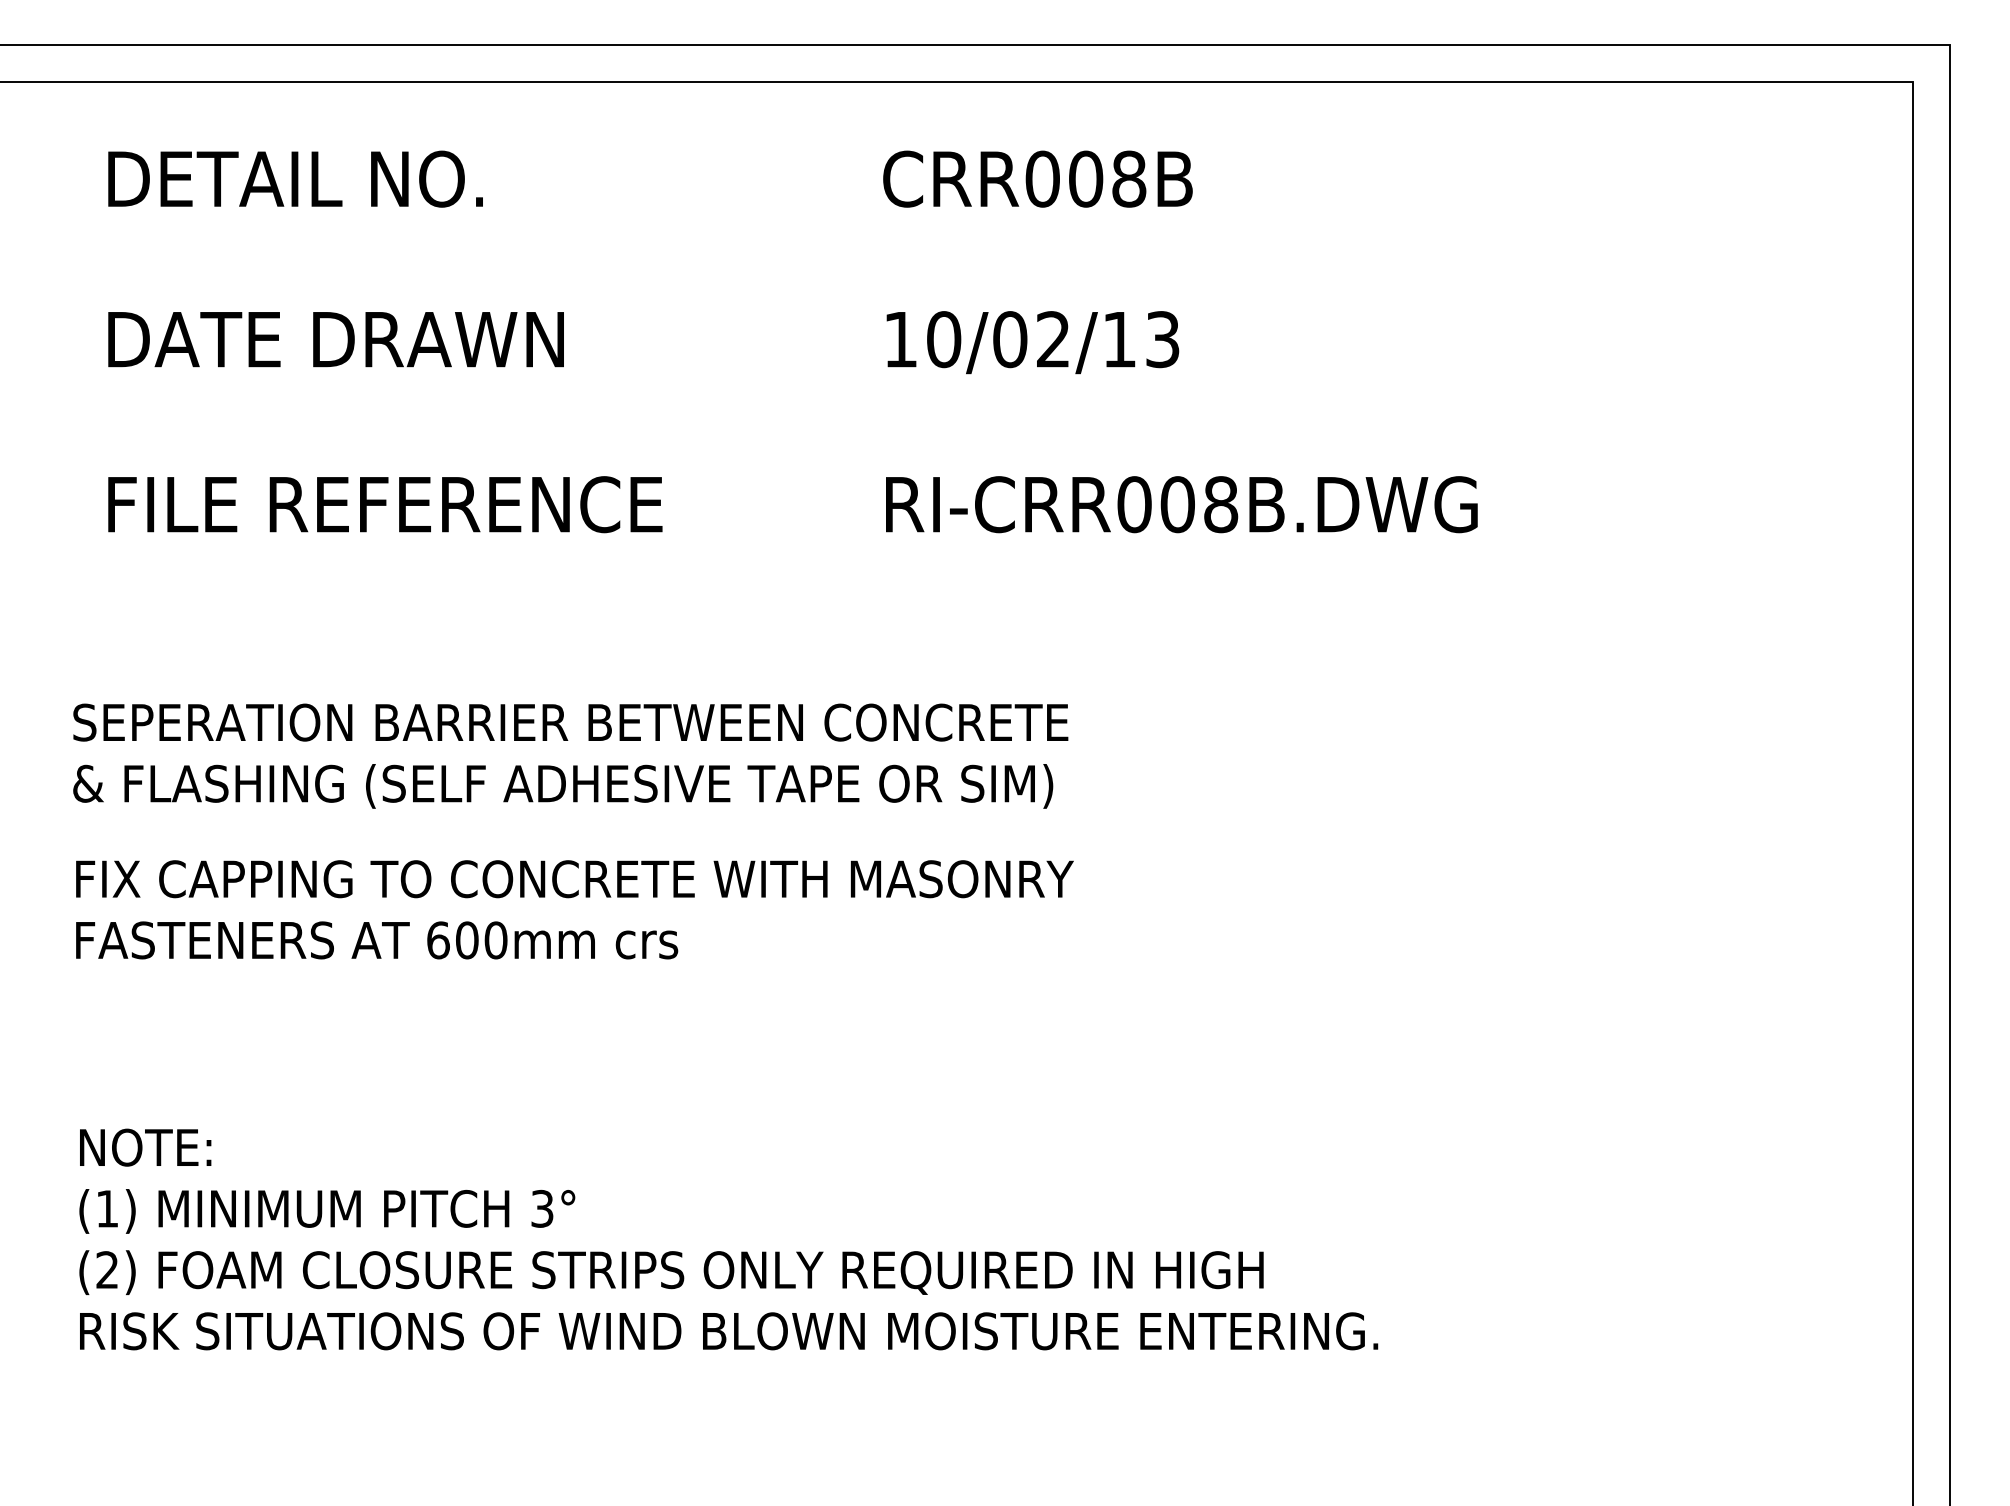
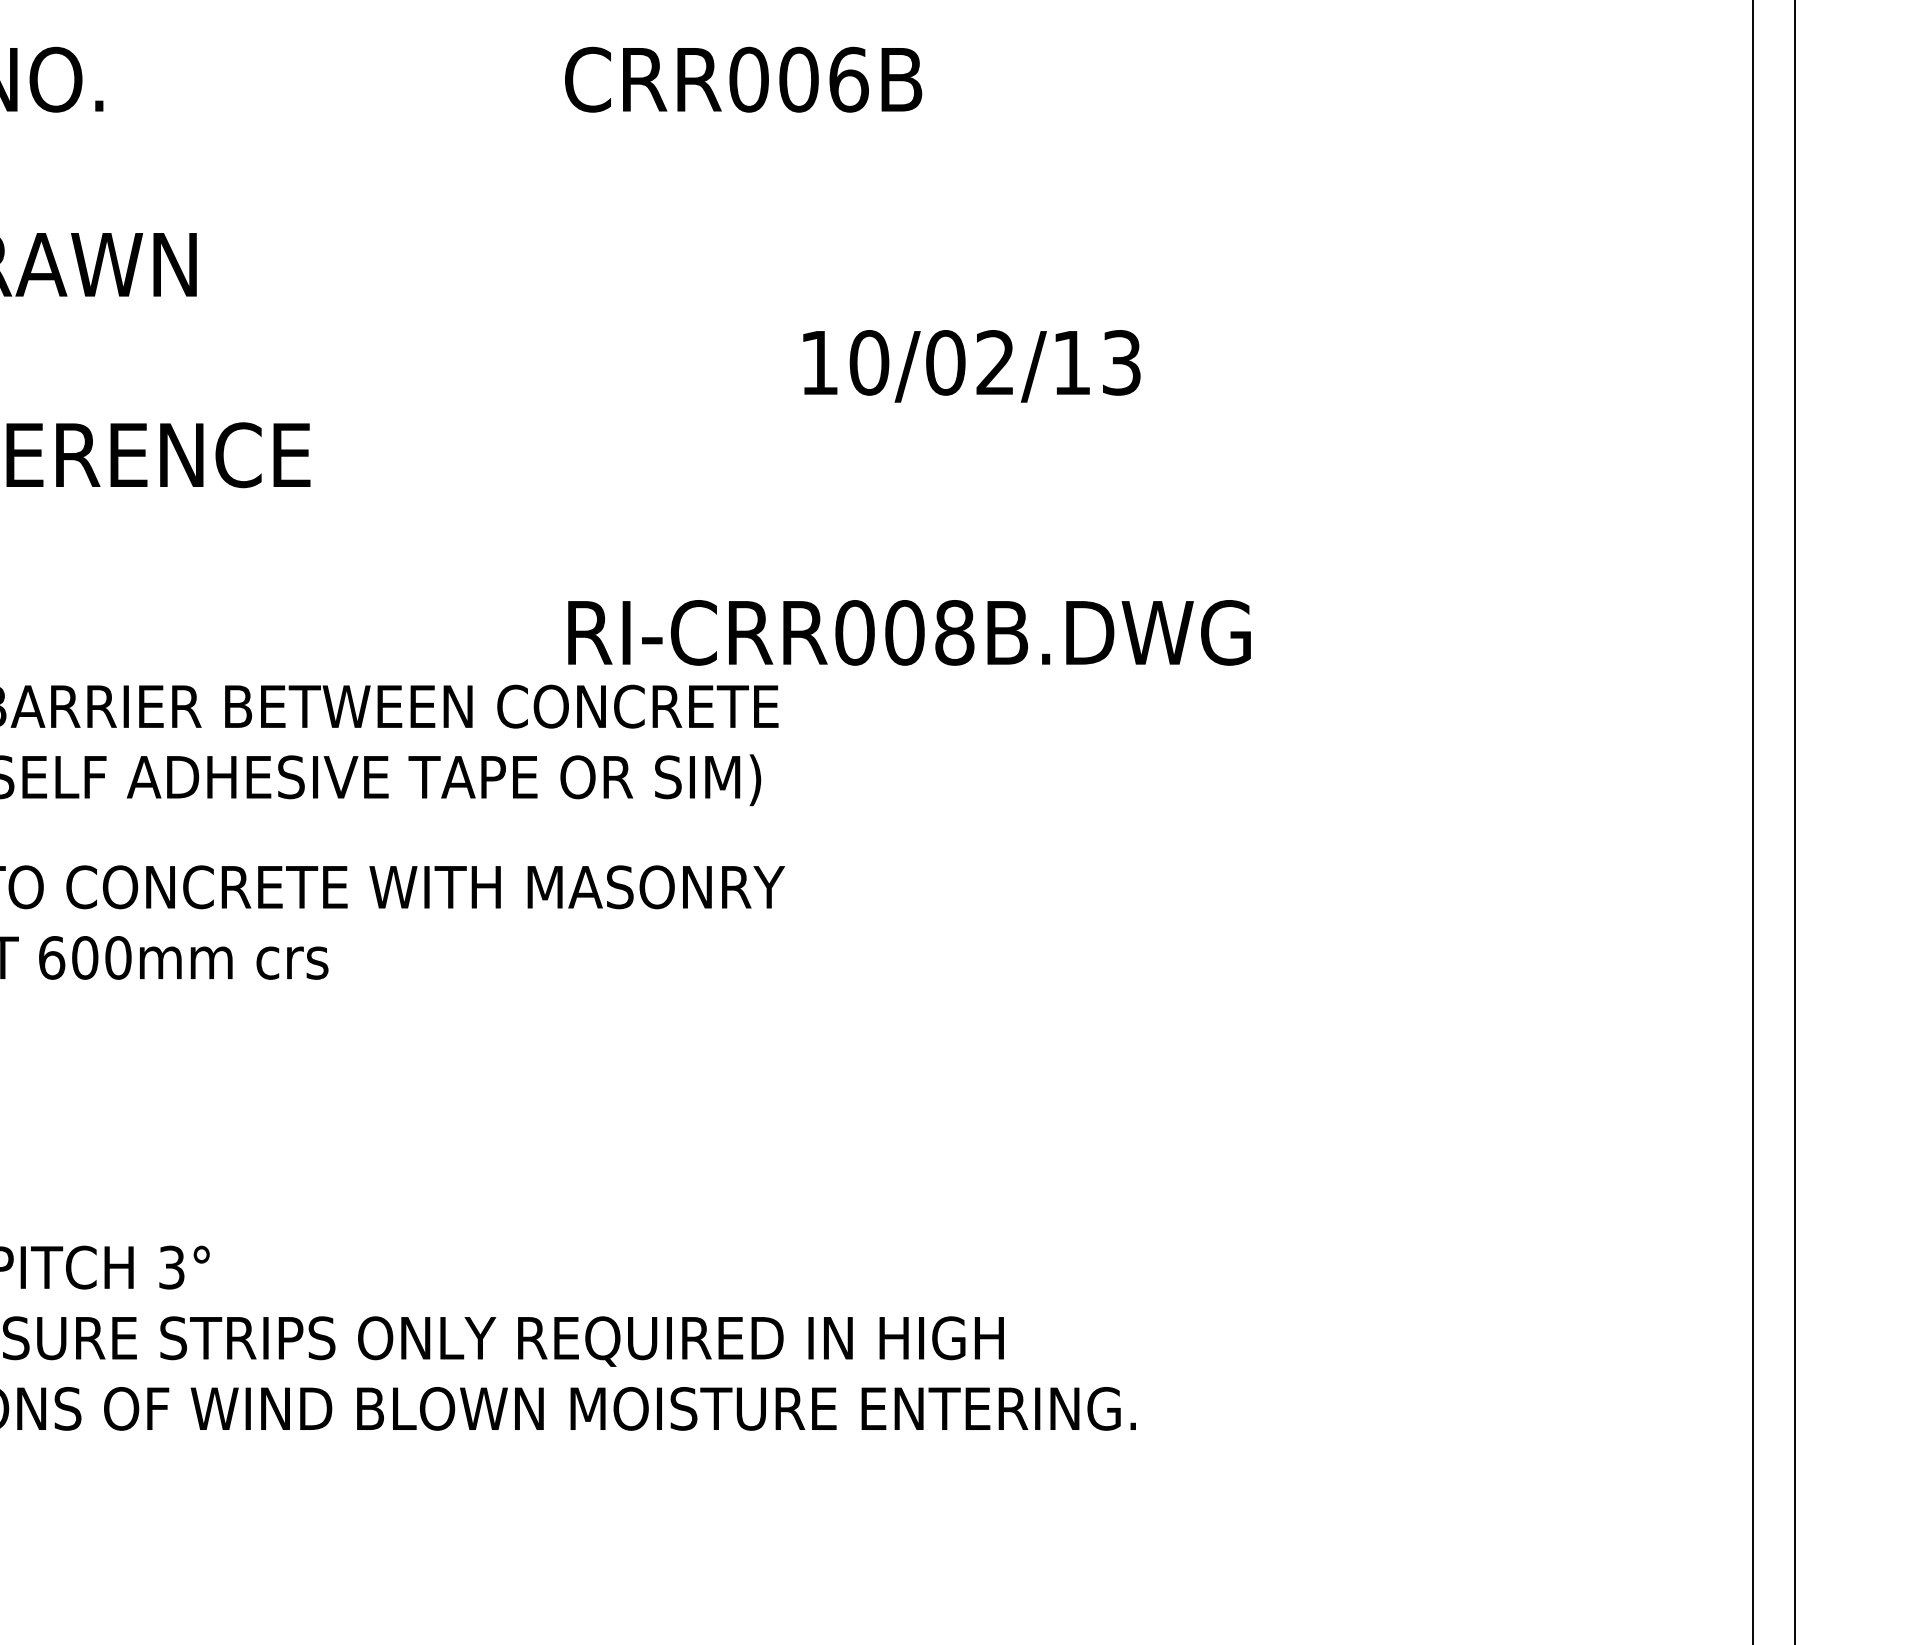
text: (1129, 178) -> (849, 78), CRR008B -> CRR006B
text: (1032, 342) -> (971, 366), moved
text: (1181, 504) -> (909, 632), moved

